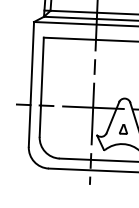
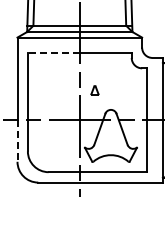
line: (69, 38) -> (53, 52), solid -> dashed
line: (29, 126) -> (17, 141), solid -> dashed
part: (123, 129) -> (94, 90), moved

